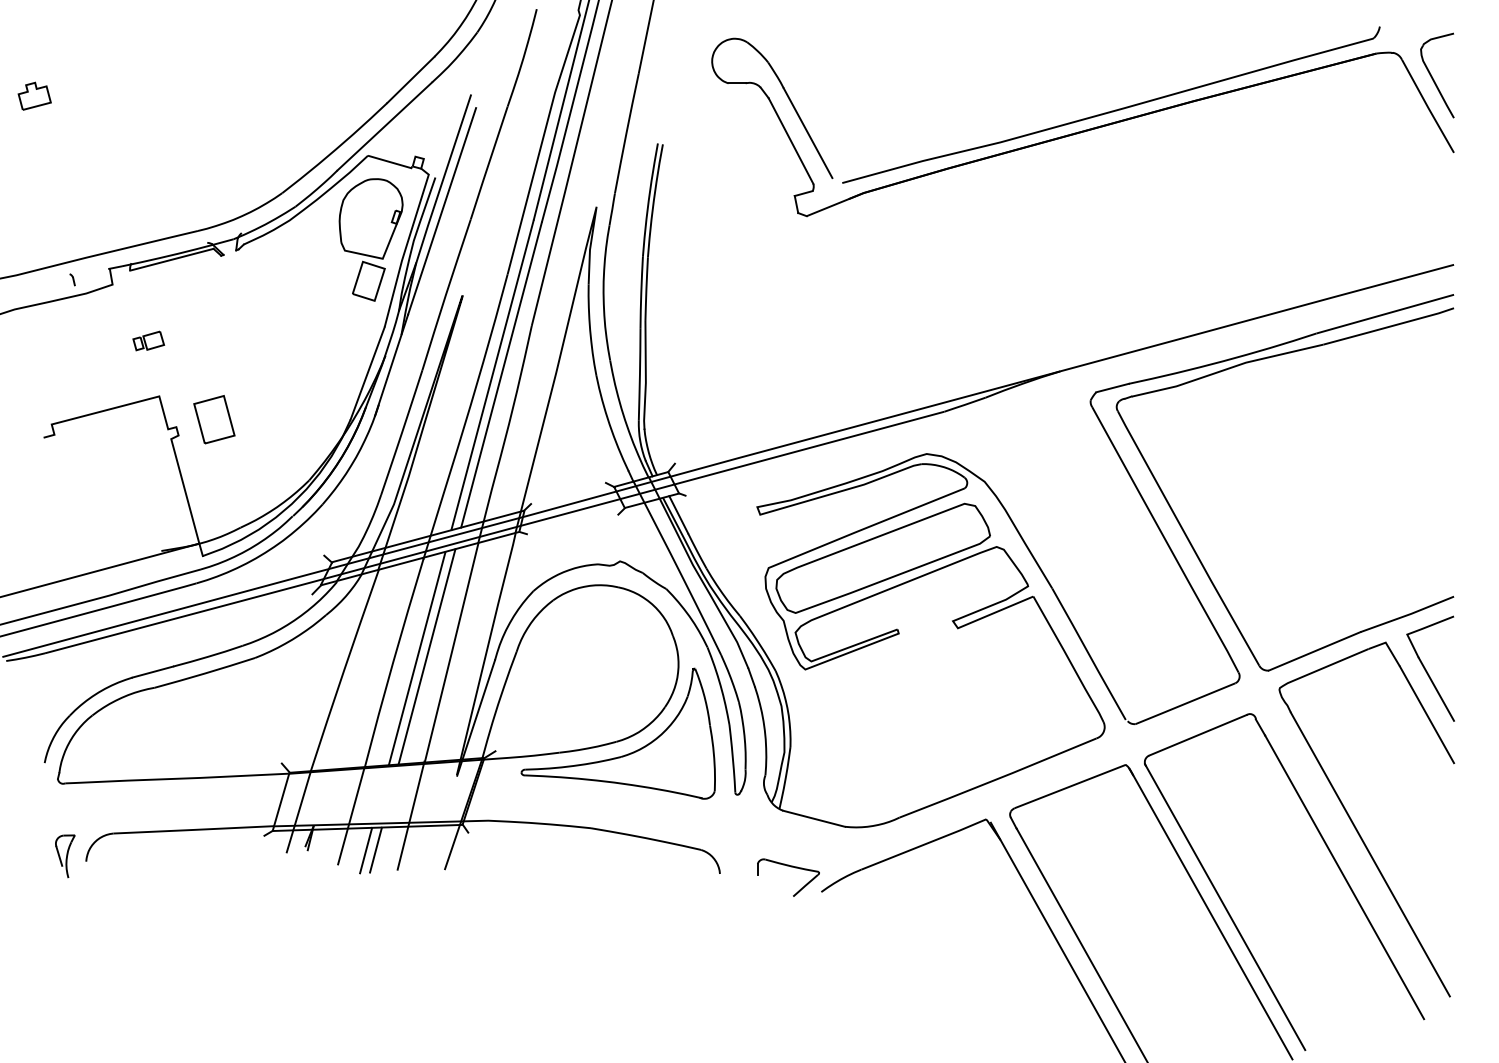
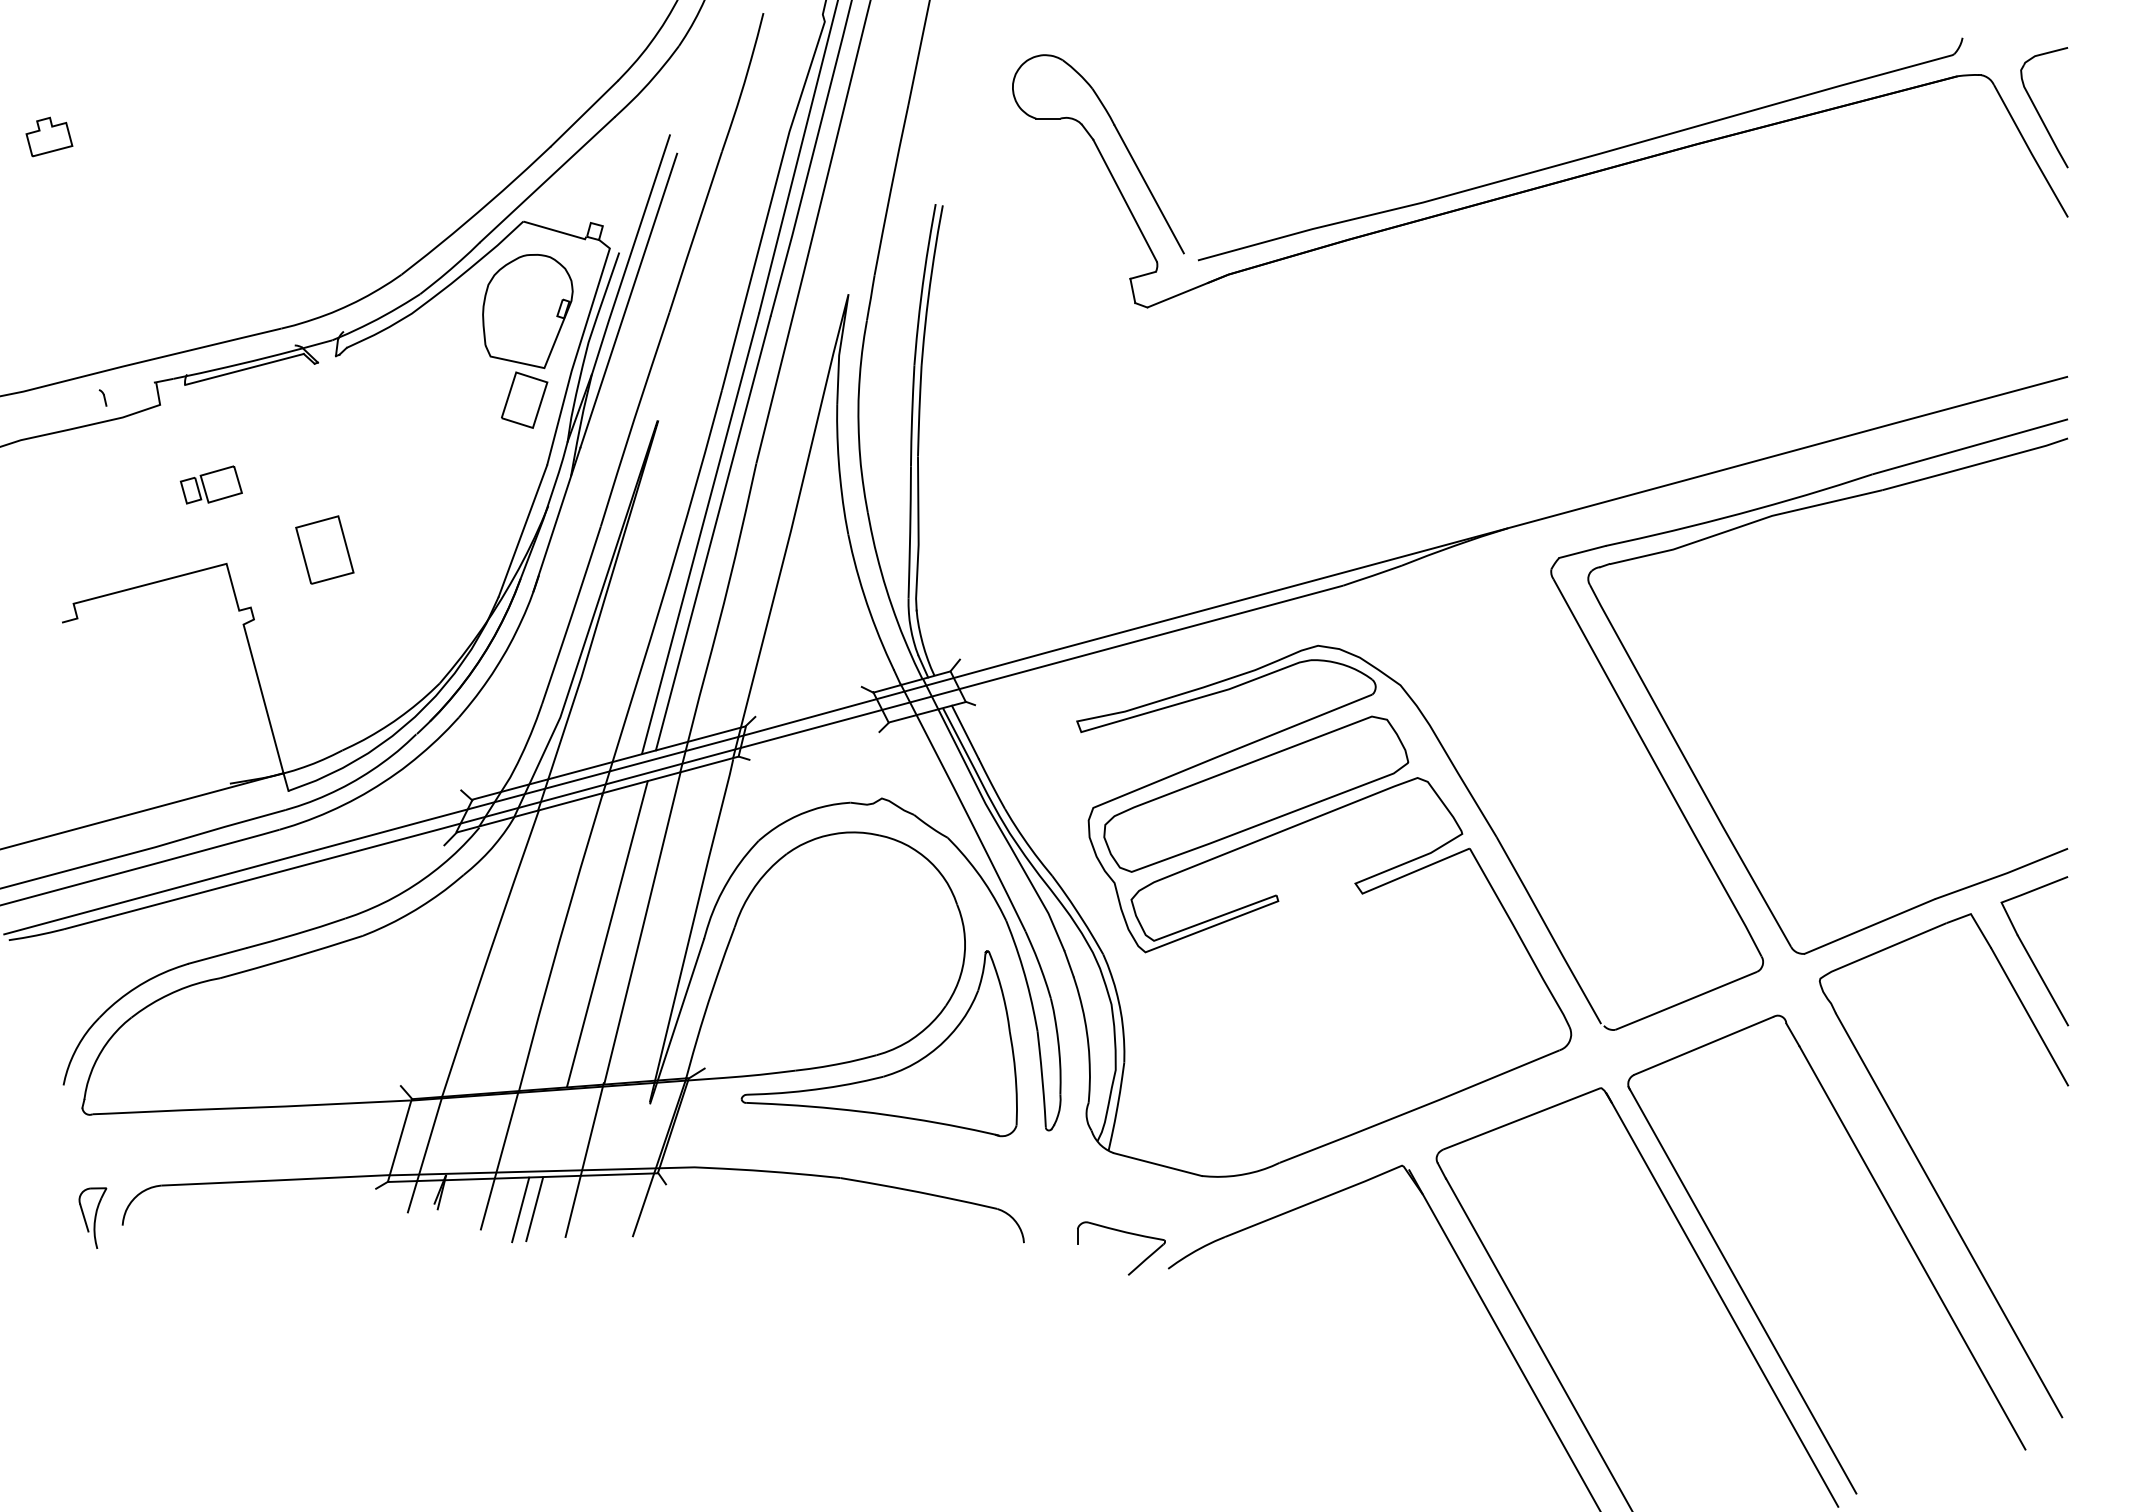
part: (148, 340) -> (211, 484), size x1.4
part: (214, 419) -> (324, 549), moved
line: (416, 658) -> (592, 936), removed

